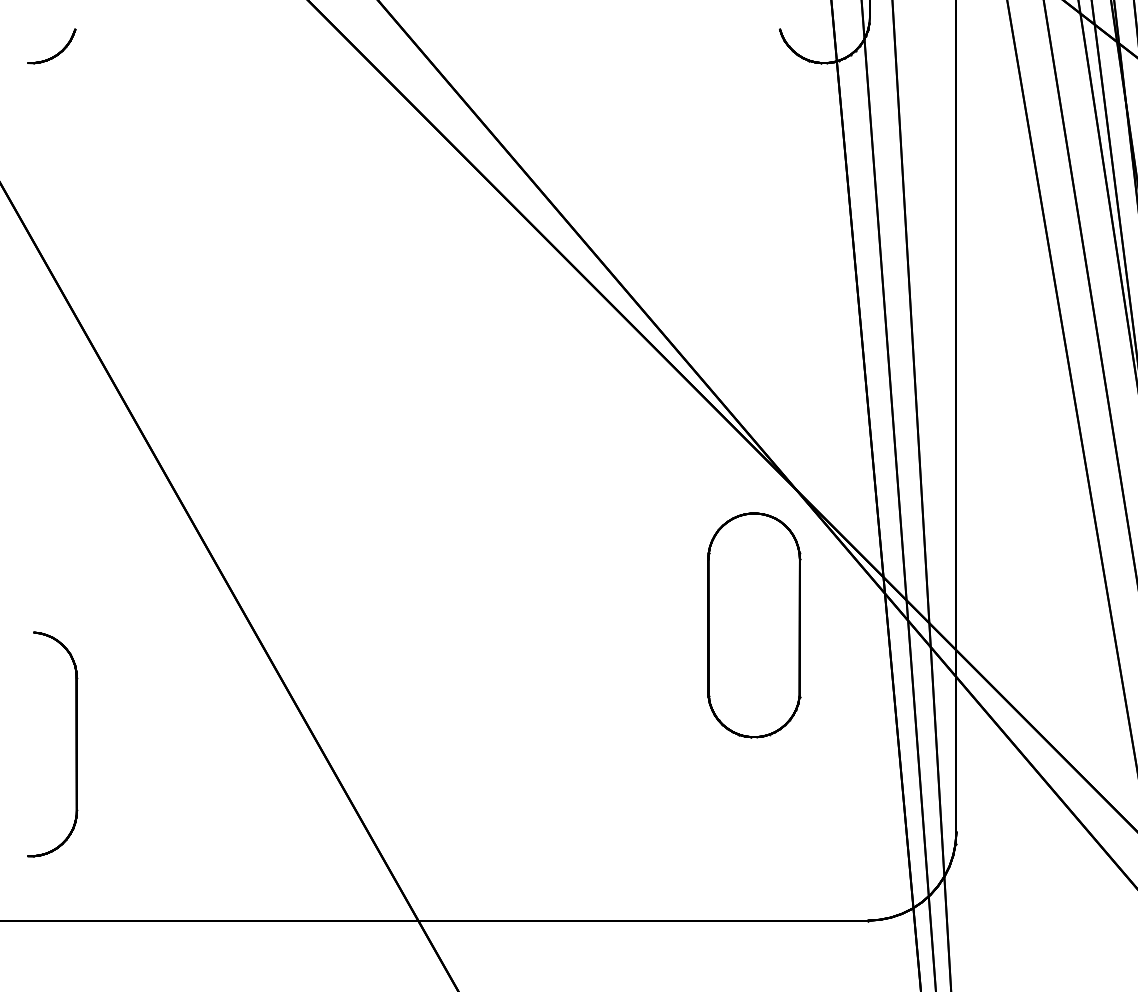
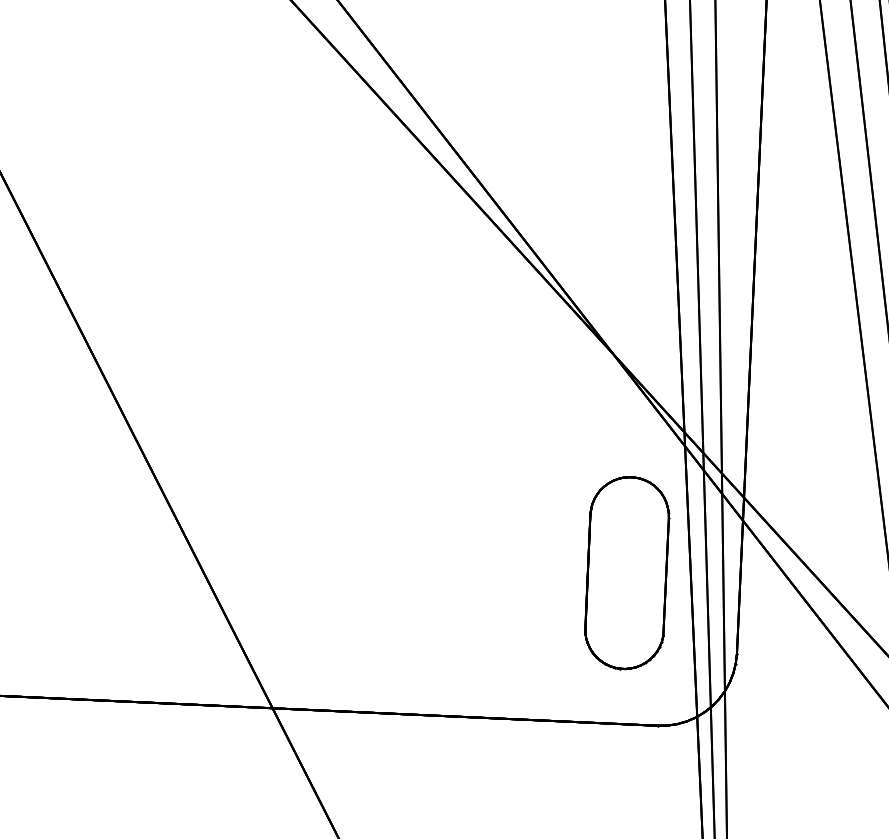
part: (754, 625) -> (627, 573), moved

